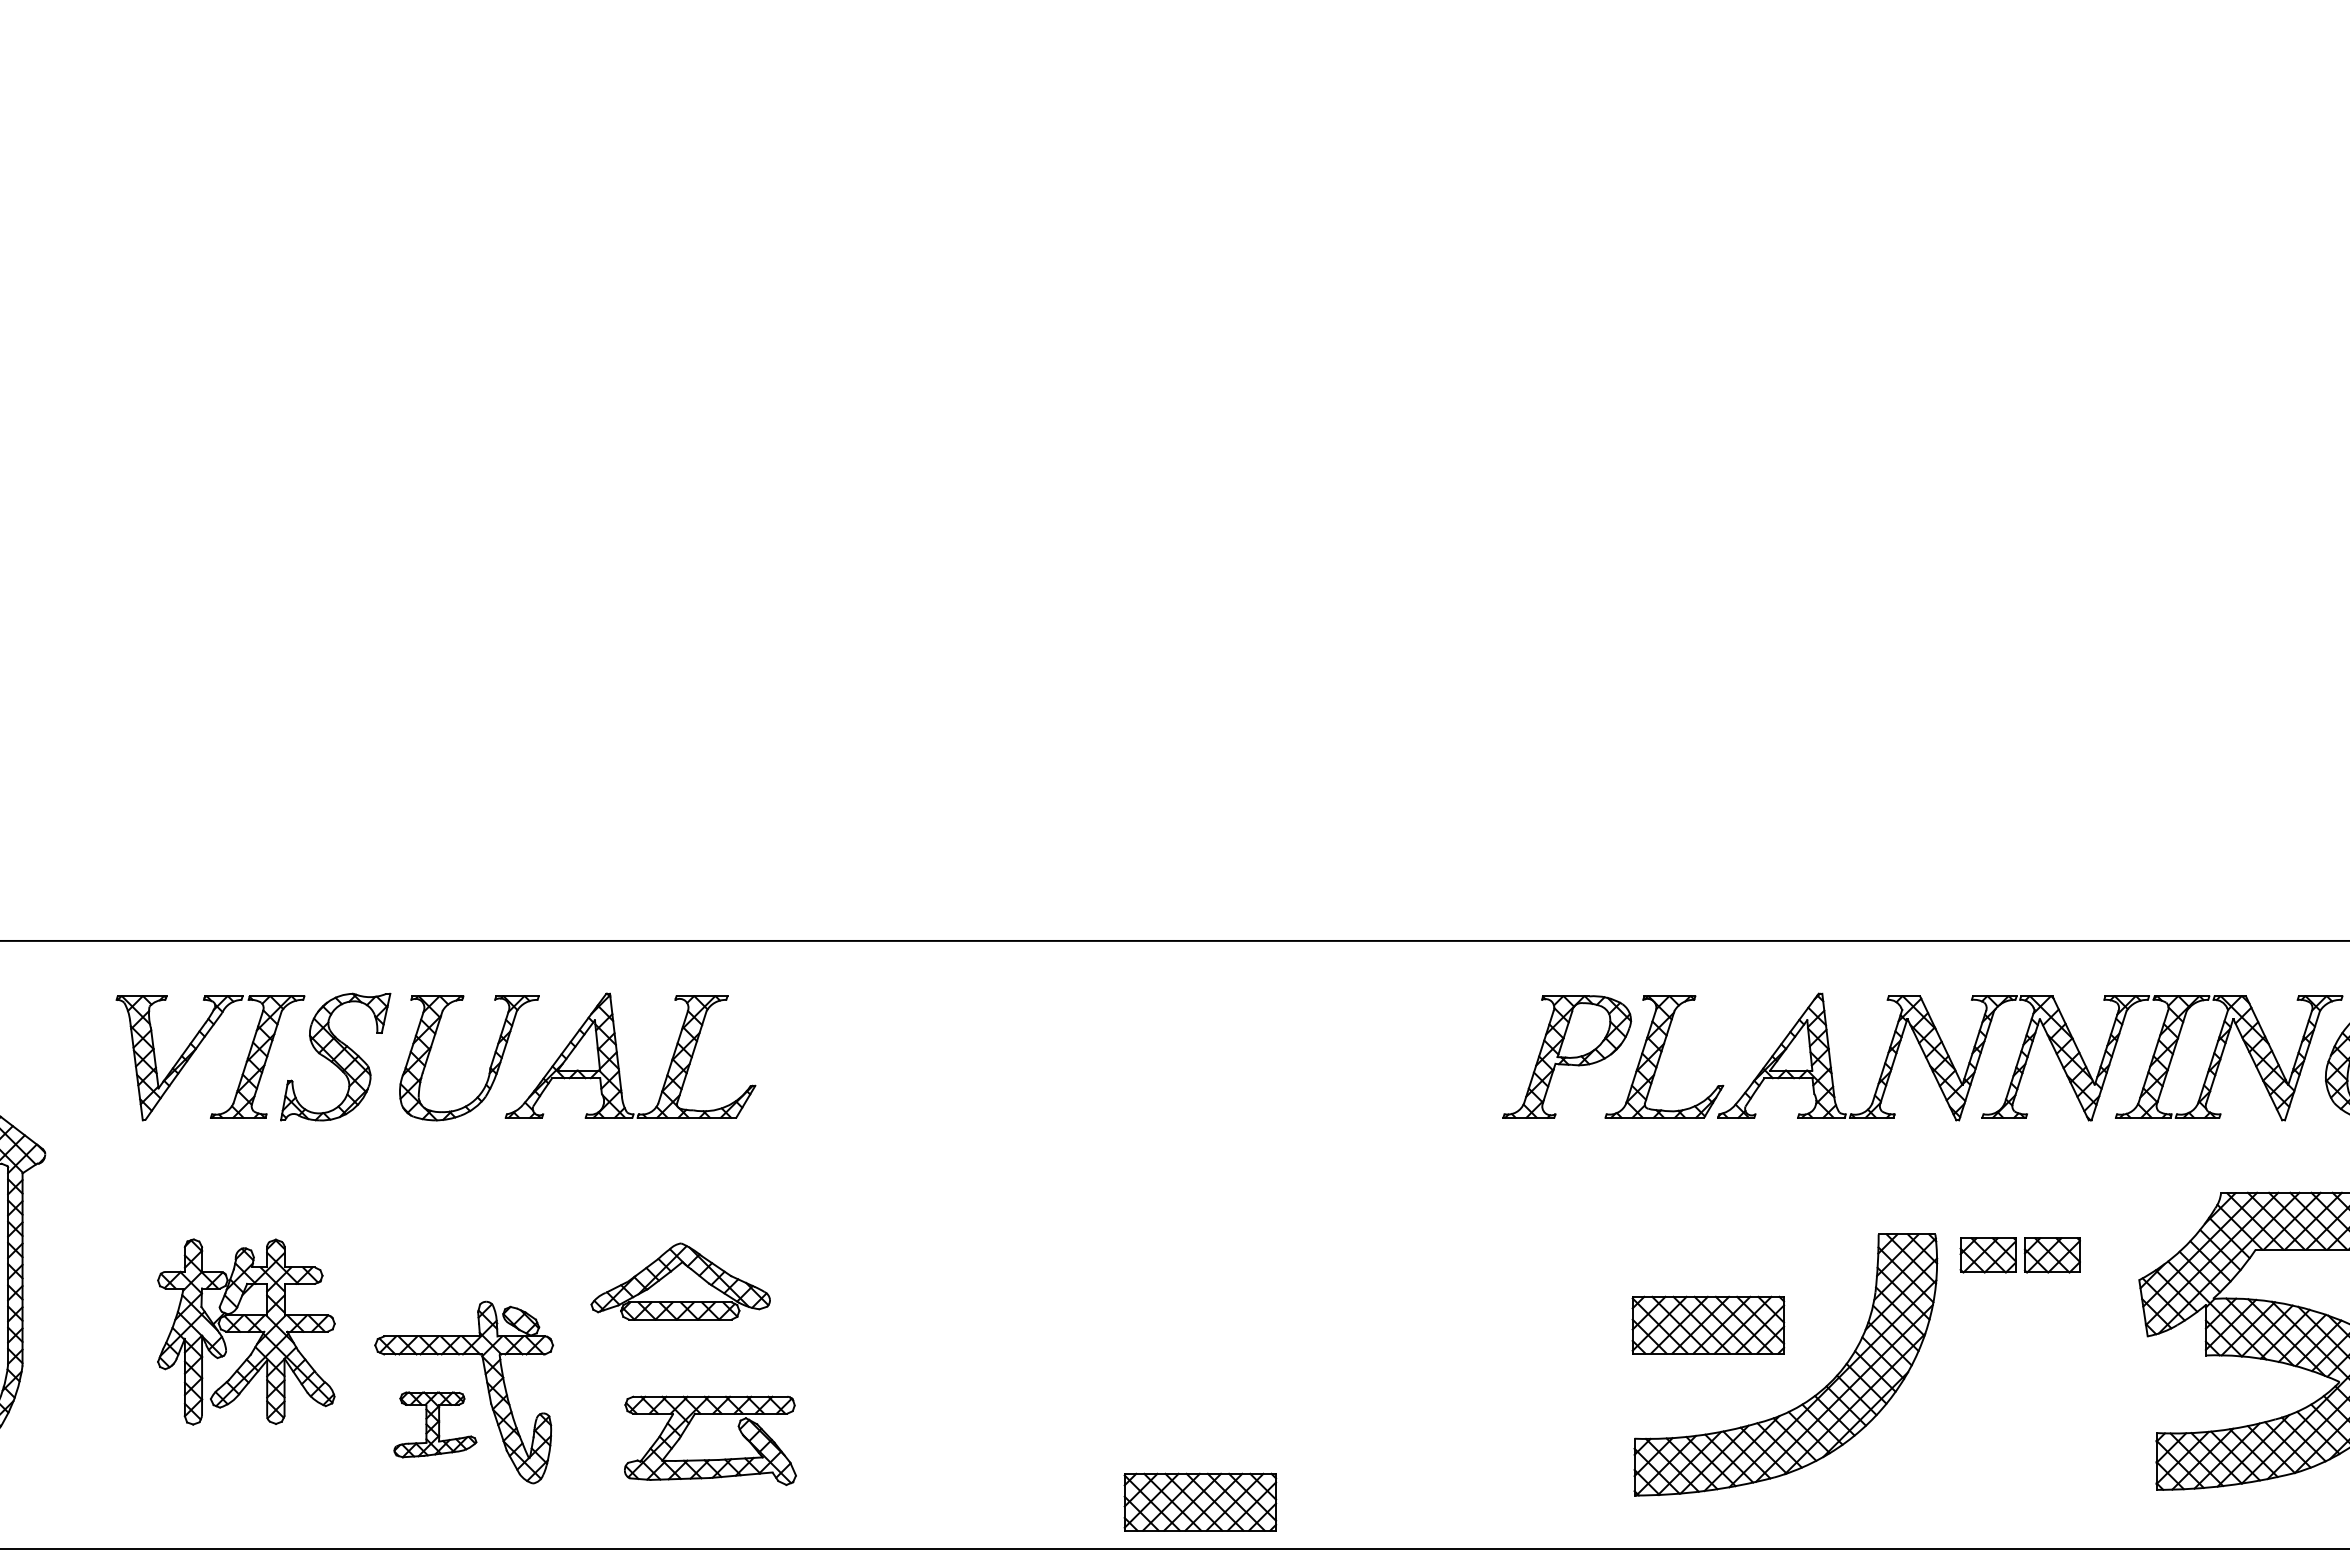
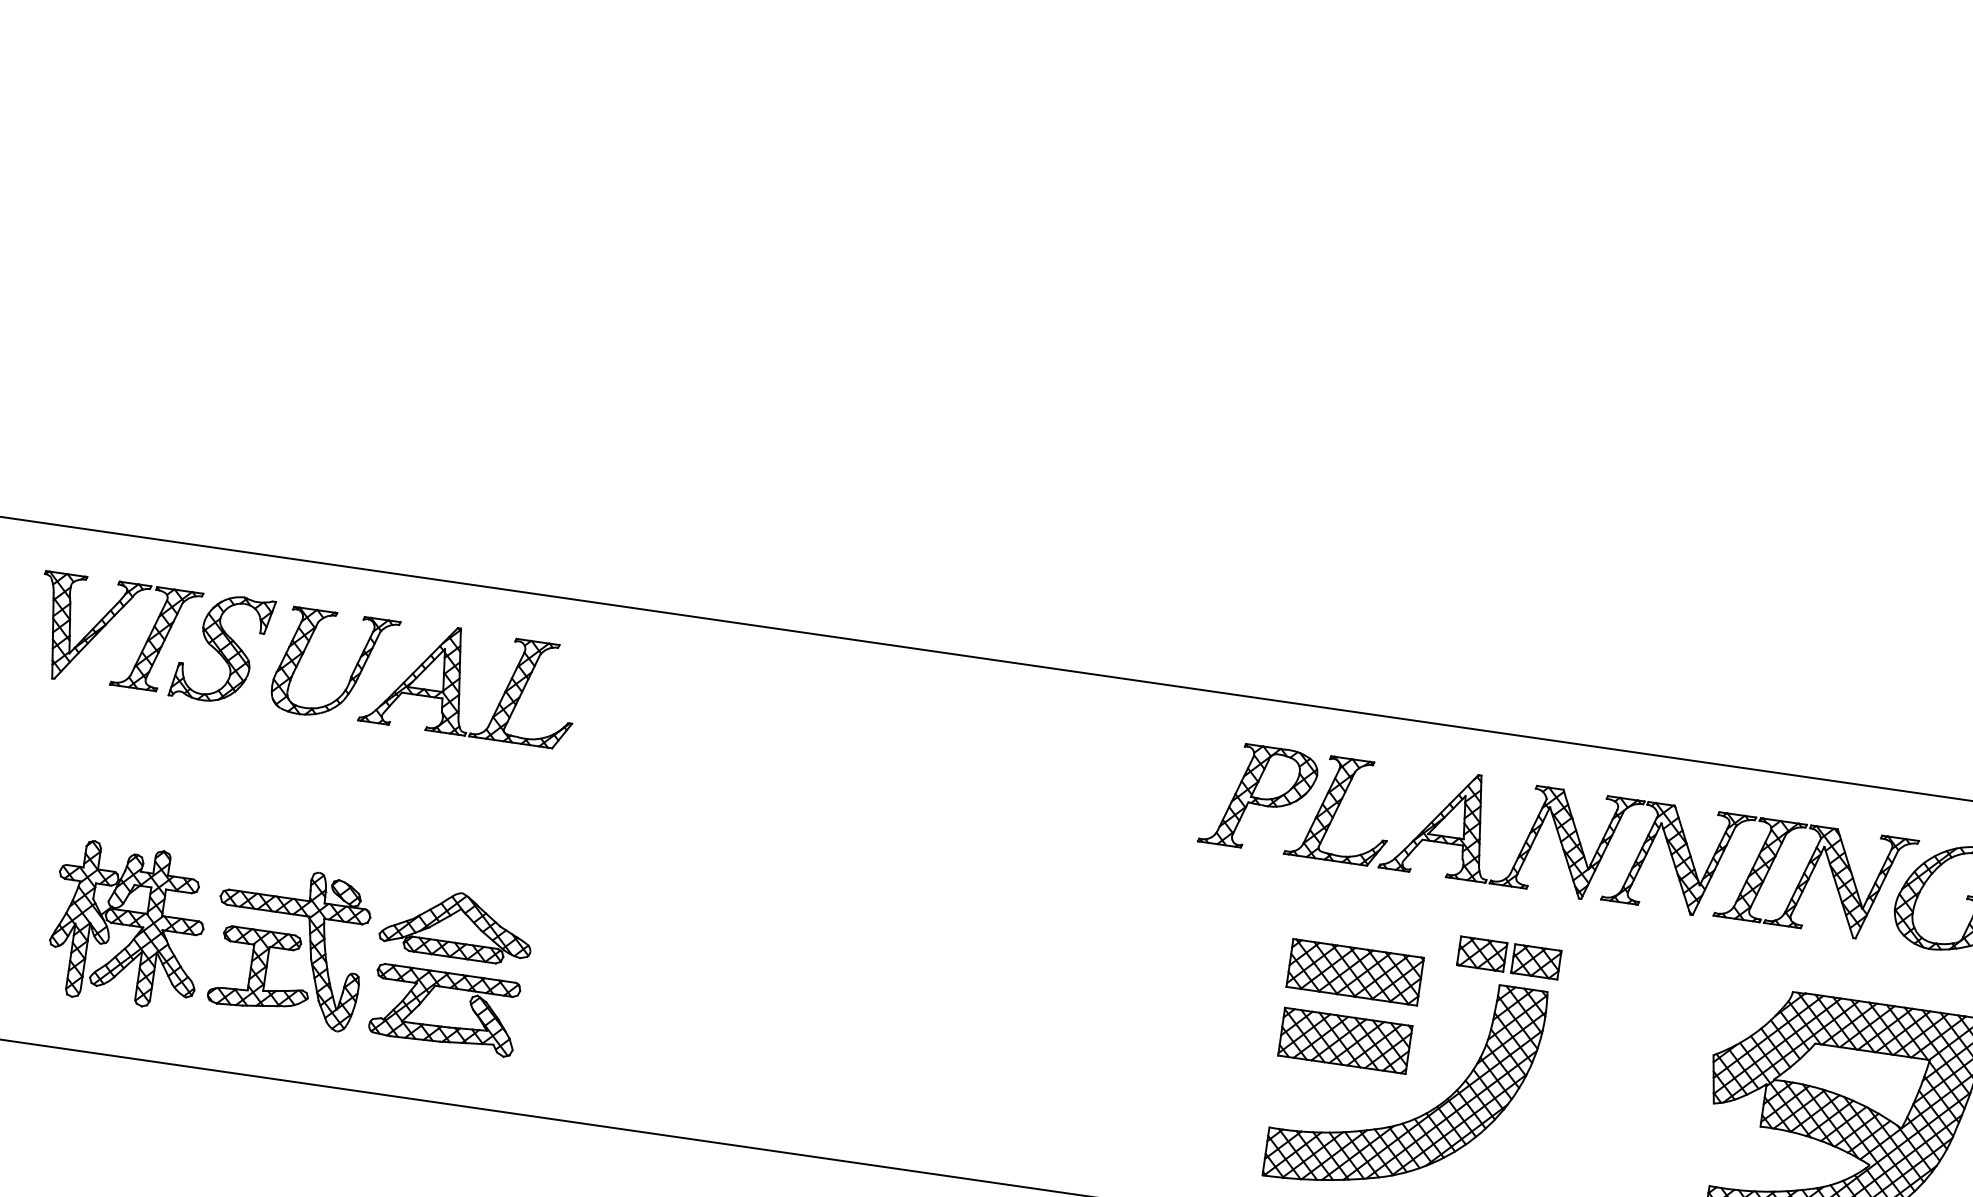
part: (1708, 1243) -> (1355, 972), added
part: (2019, 1255) -> (1508, 958), moved
part: (680, 1281) -> (457, 925), moved
part: (246, 1331) -> (128, 925), moved
part: (435, 1424) -> (261, 970), size x1.43
part: (710, 1459) -> (442, 1026), moved
part: (1200, 1501) -> (896, 1127), removed

